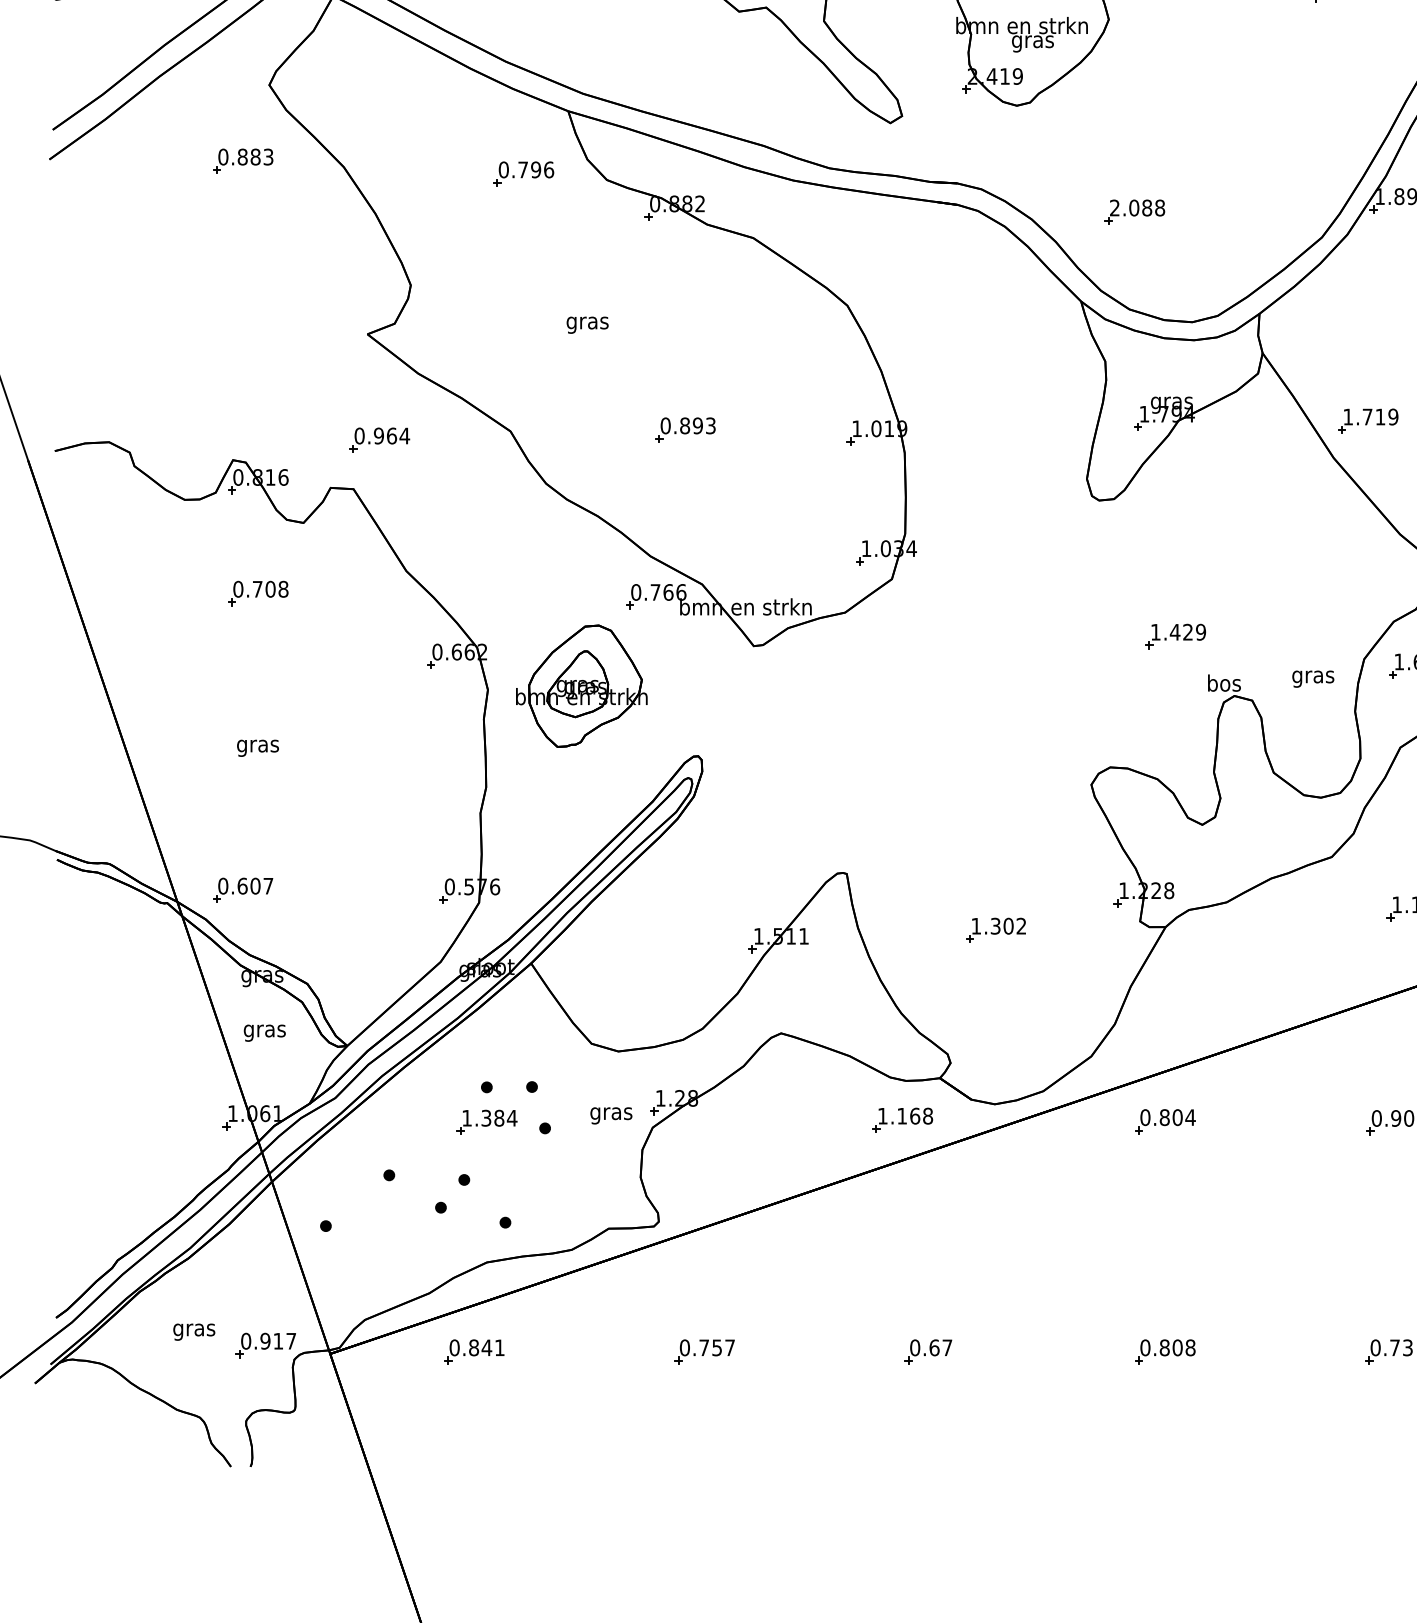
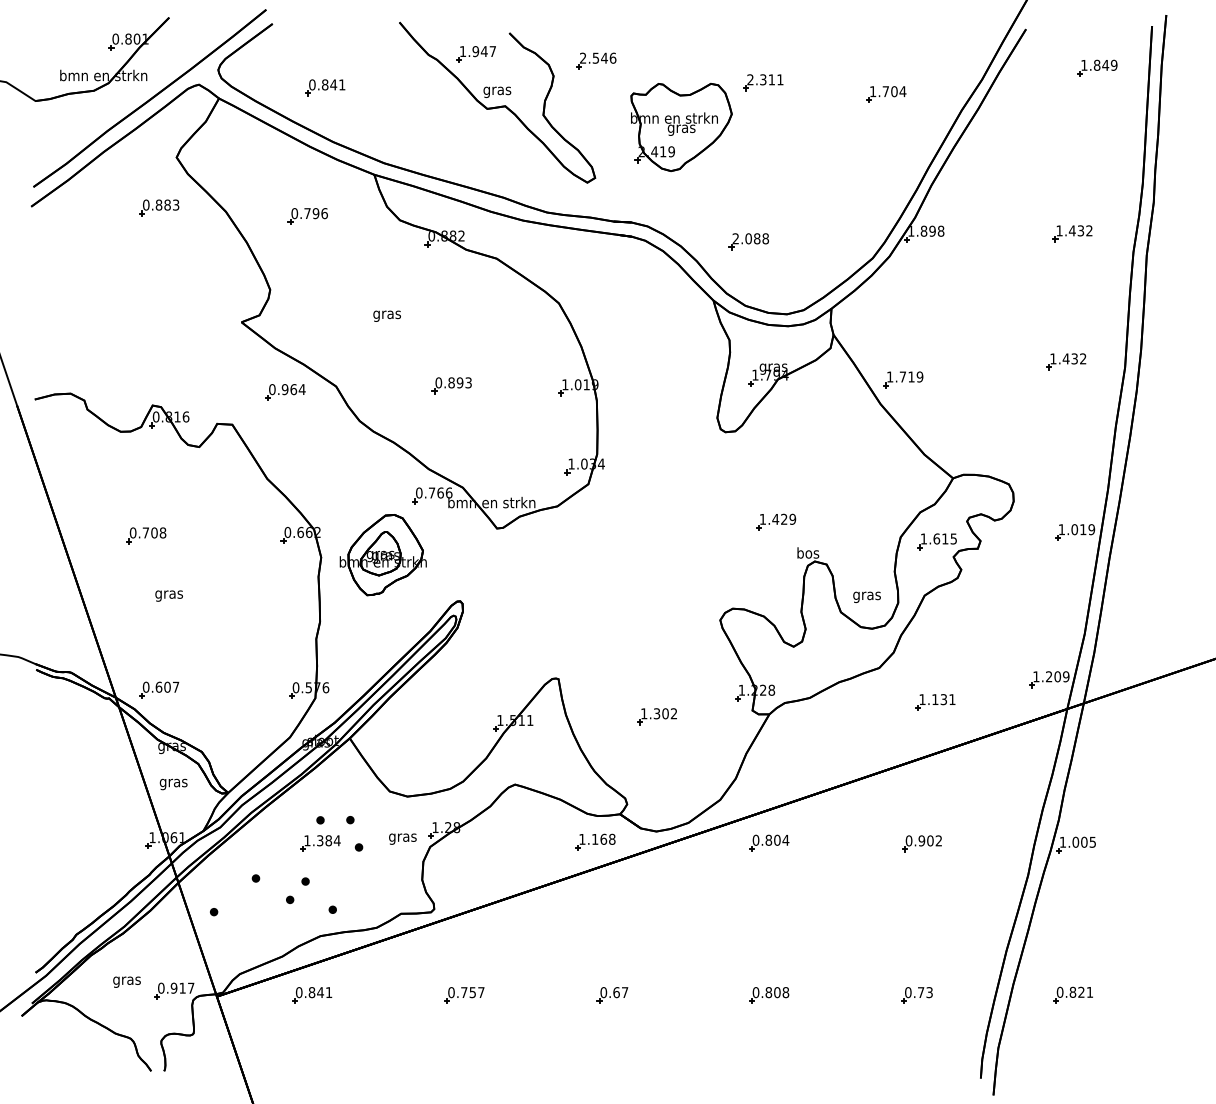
part: (523, 174) -> (307, 216), moved
part: (379, 440) -> (285, 392), moved
part: (258, 593) -> (146, 535), moved
text: (1312, 677) -> (866, 596), moved

